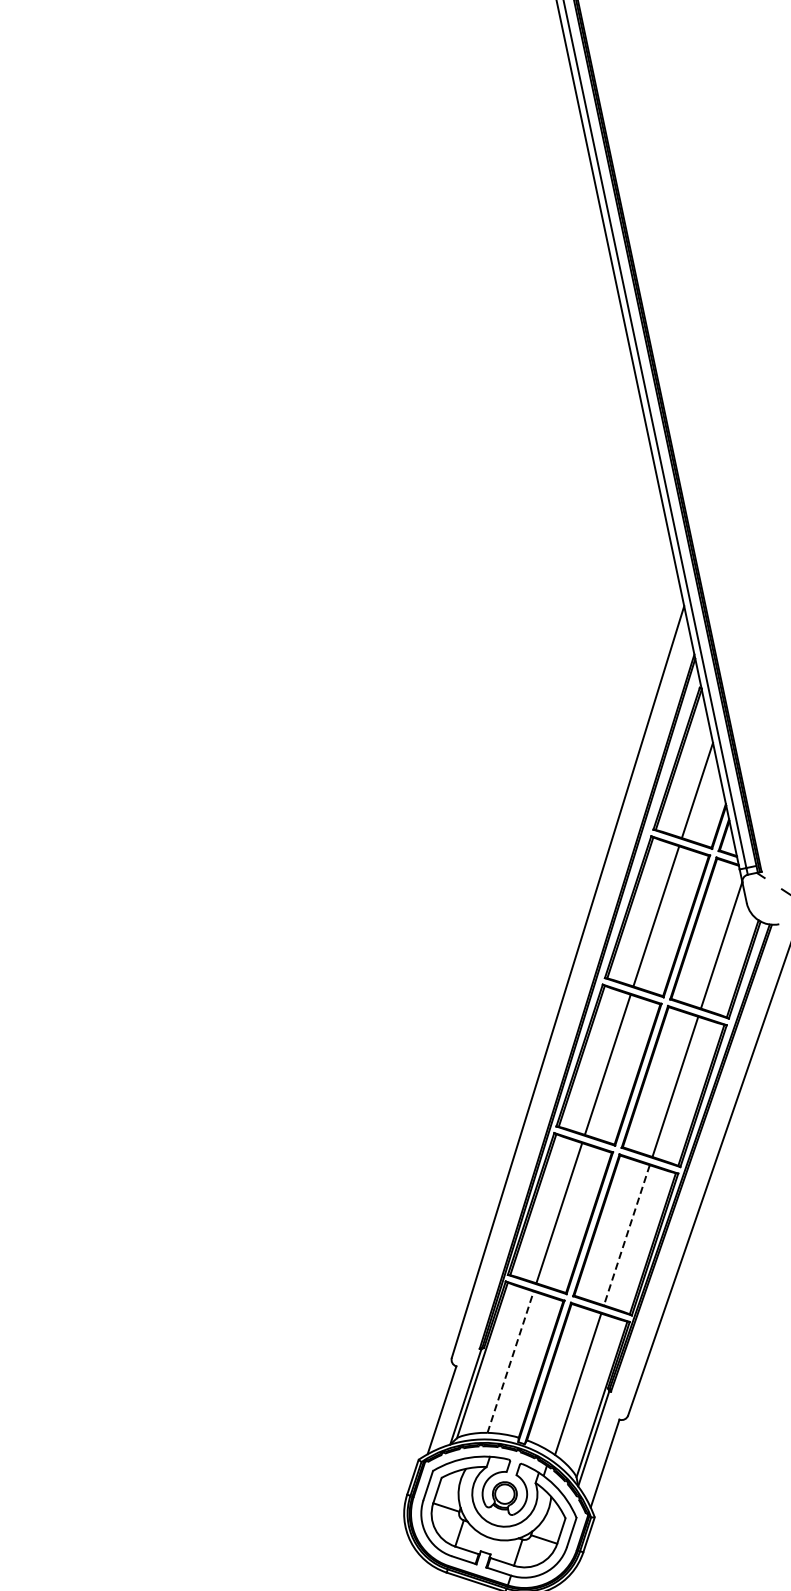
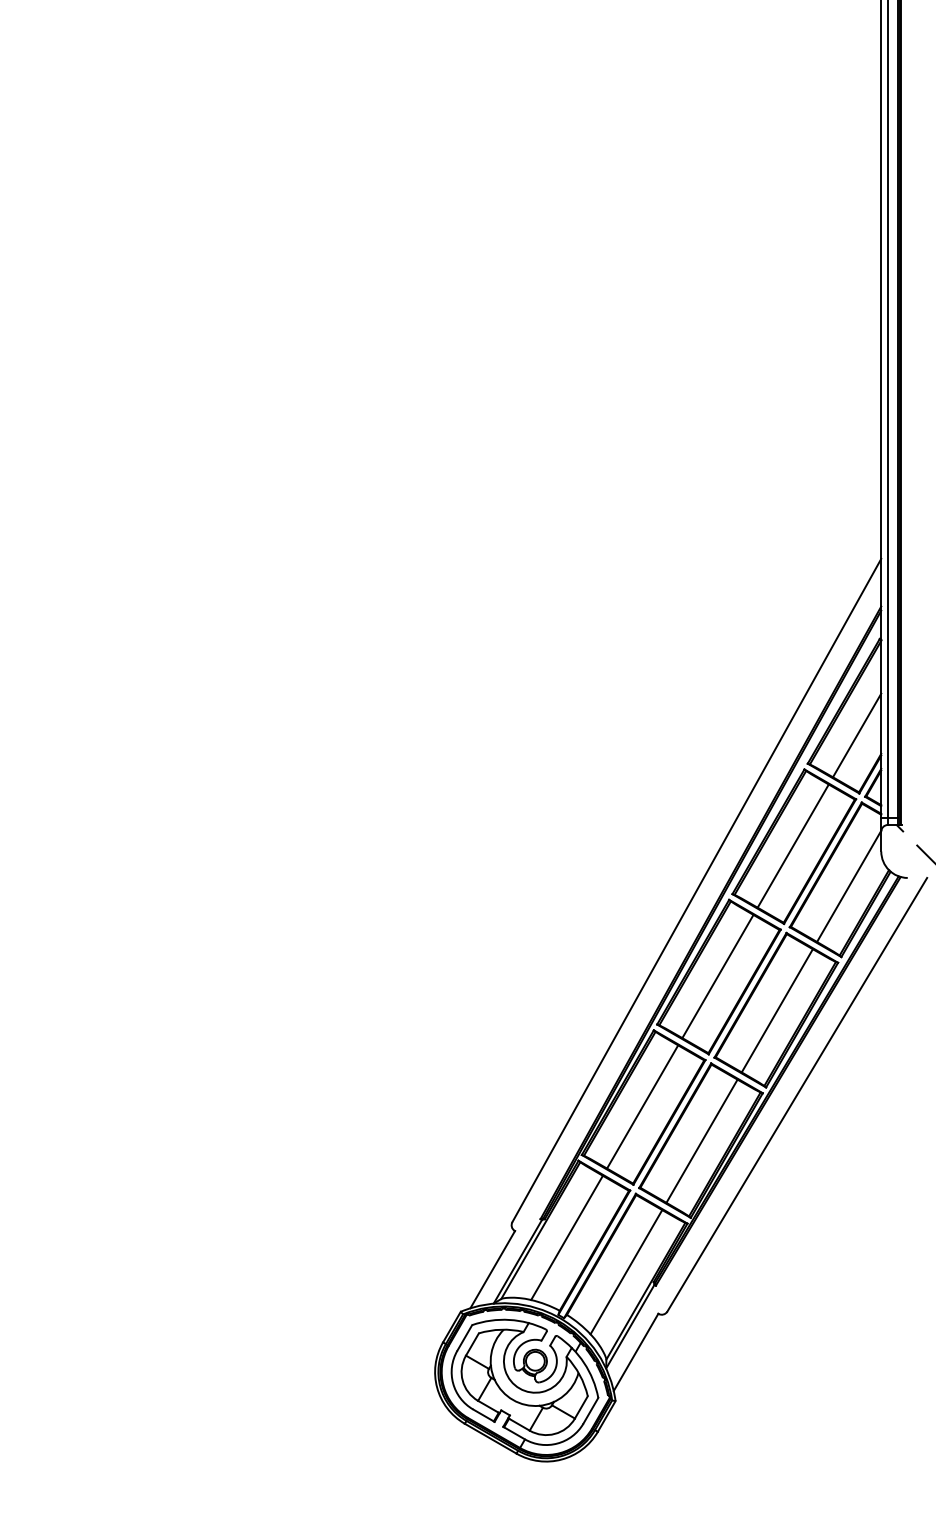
line: (626, 1235) -> (701, 1141), dashed -> solid
line: (510, 1361) -> (567, 1237), dashed -> solid

